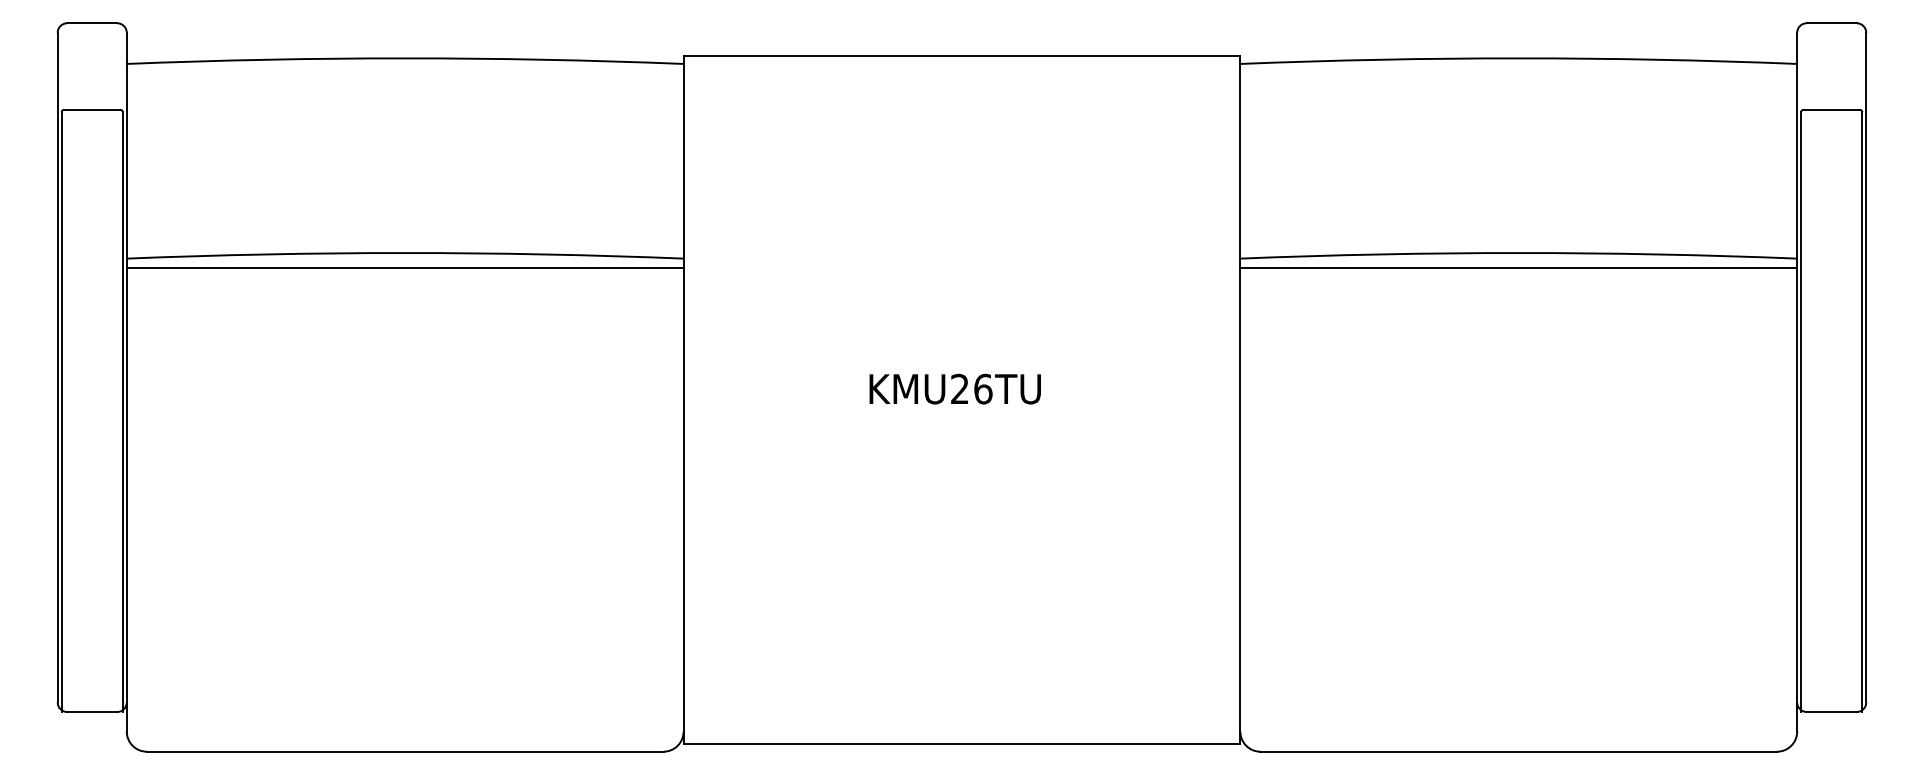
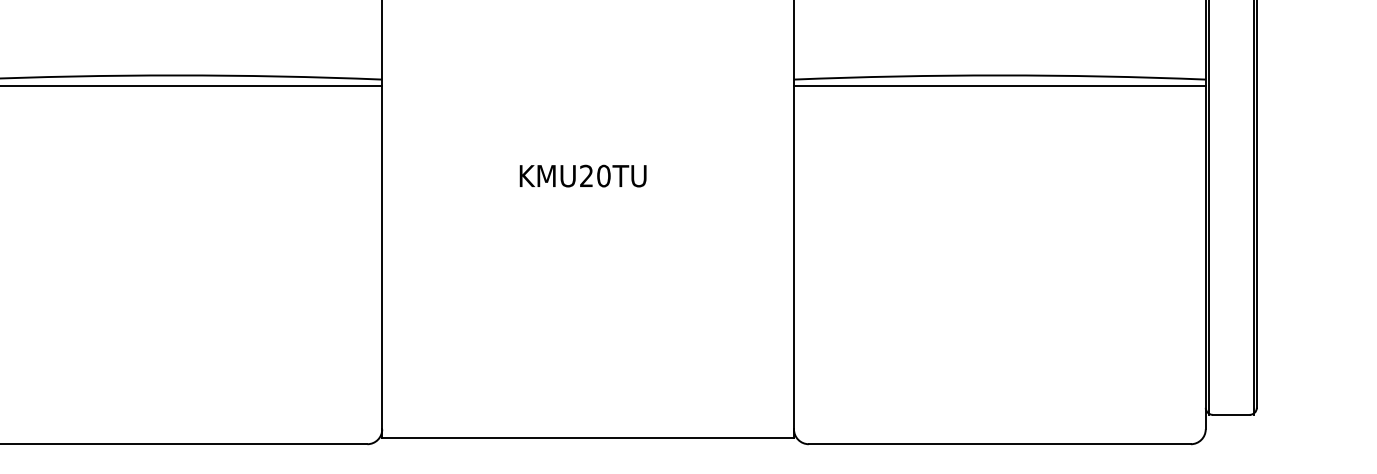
text: (983, 388) -> (604, 175), KMU26TU -> KMU20TU

